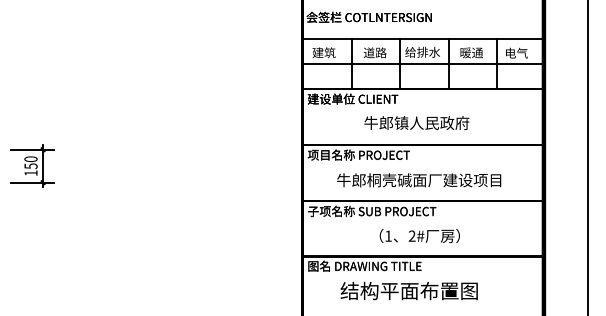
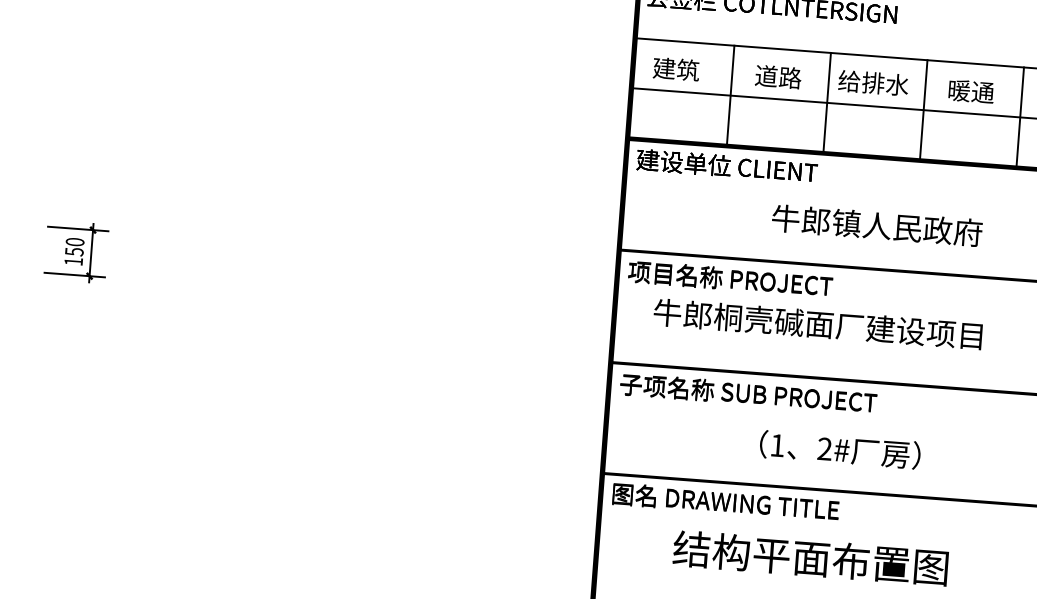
text: (416, 122) -> (876, 224), moved
part: (32, 165) -> (76, 250), size x0.7
text: (419, 180) -> (818, 324), moved

